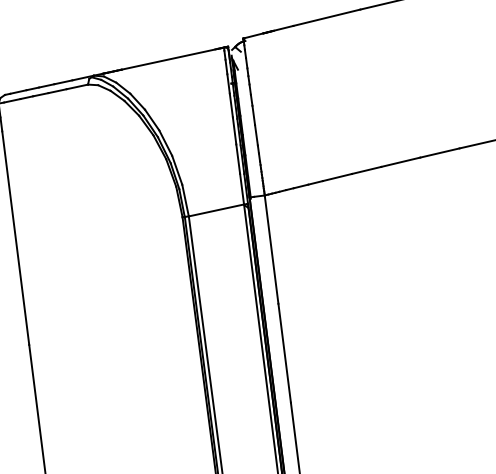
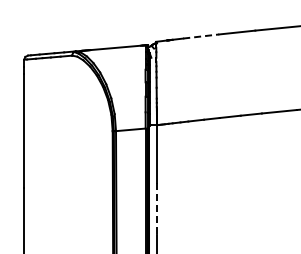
line: (327, 17) -> (201, 36), solid -> dashed
line: (285, 354) -> (157, 209), solid -> dashed

